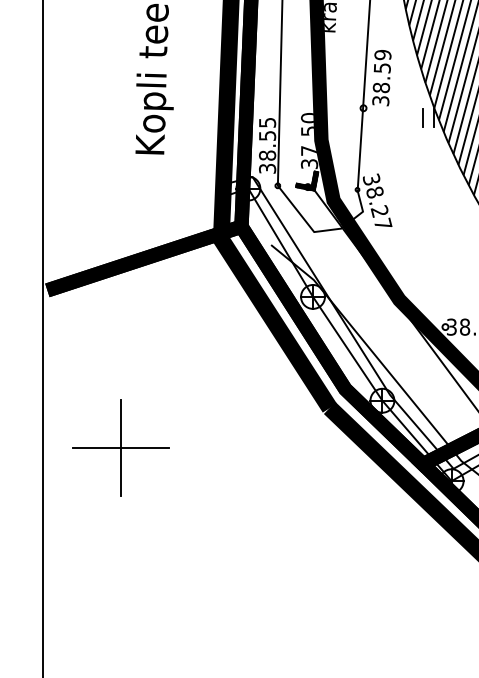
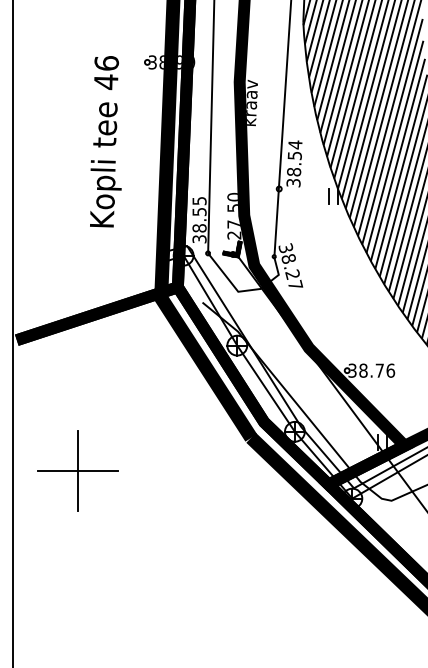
text: (383, 54) -> (295, 144), 38.59 -> 38.54
text: (309, 164) -> (234, 235), 37.50 -> 27.50

